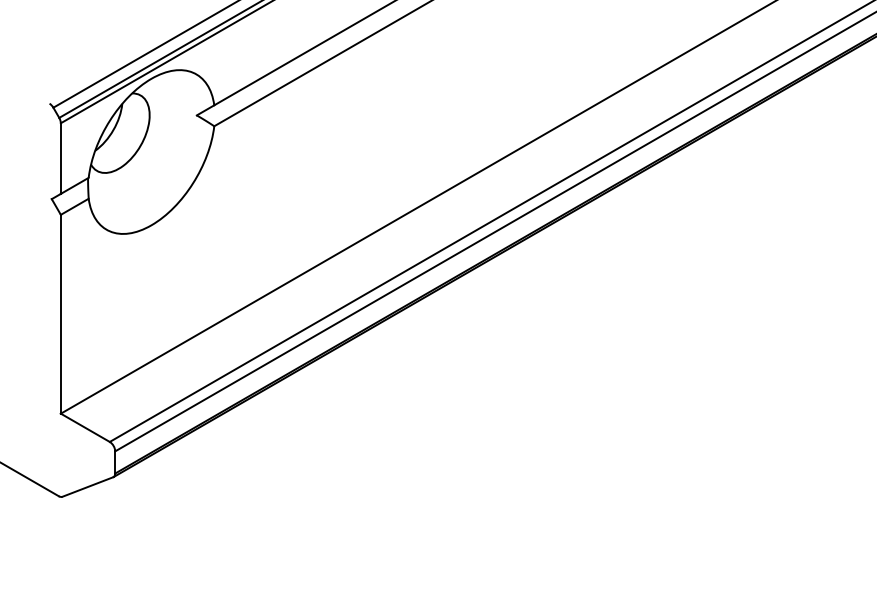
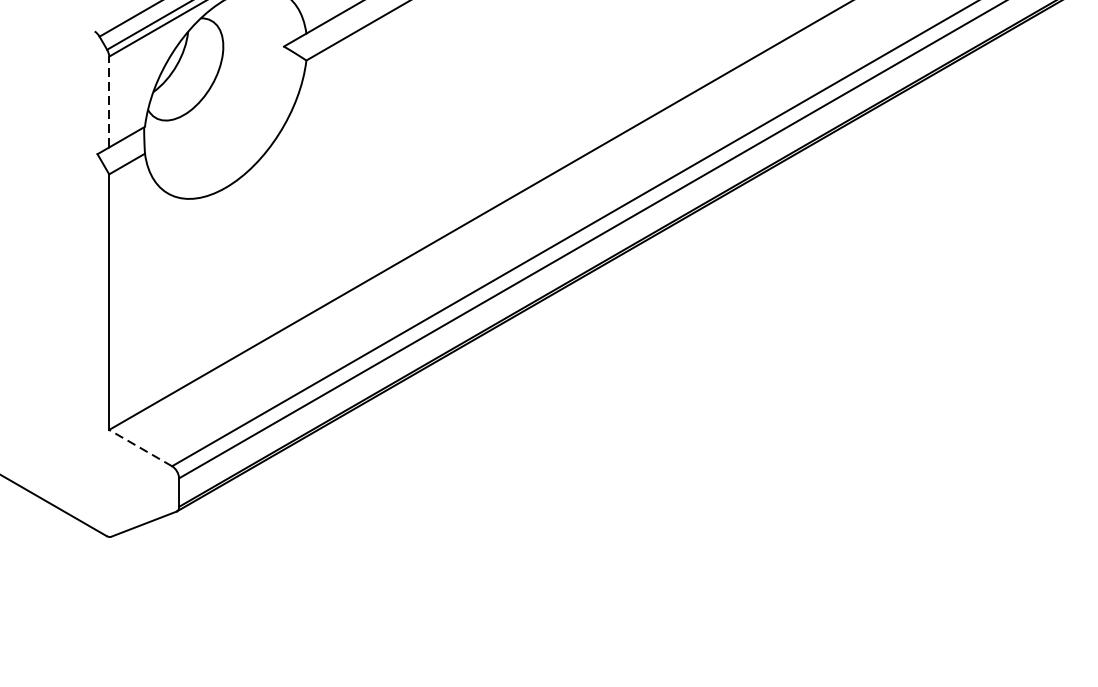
line: (60, 158) -> (108, 101), solid -> dashed
line: (84, 427) -> (139, 447), solid -> dashed

